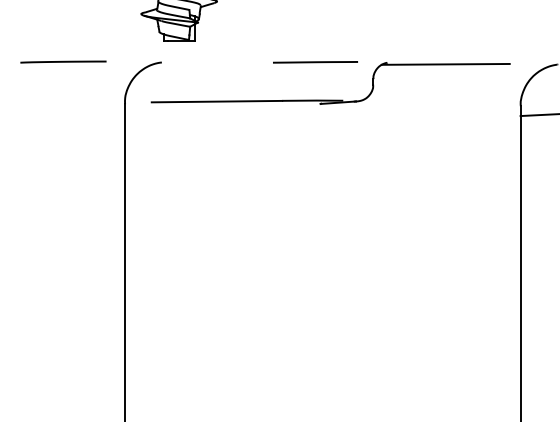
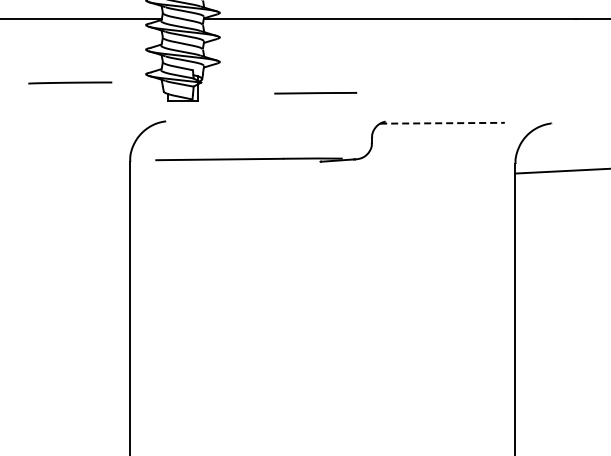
line: (63, 61) -> (70, 82), moved
line: (315, 62) -> (315, 93), moved
line: (446, 64) -> (443, 123), solid -> dashed

